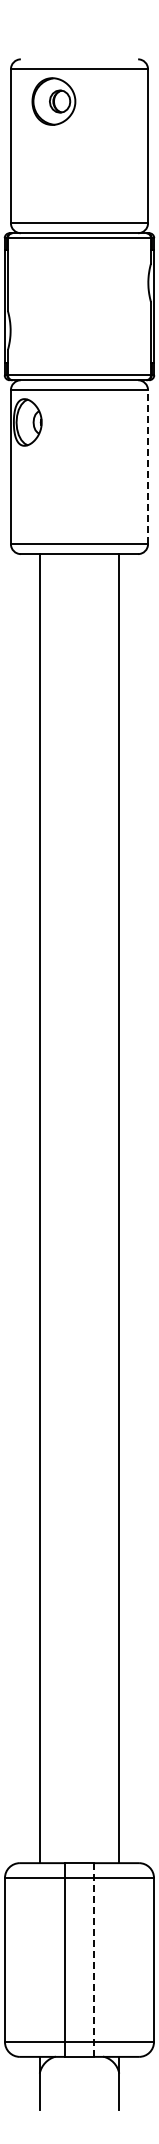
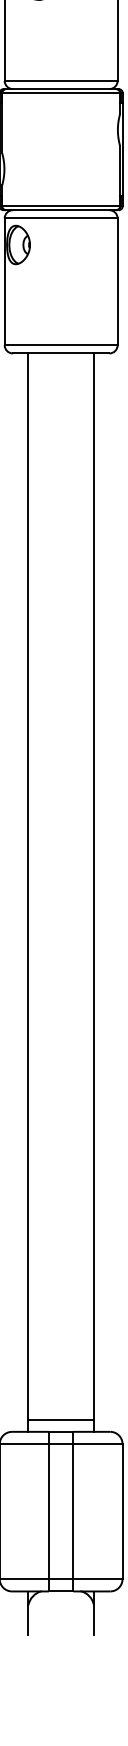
line: (148, 467) -> (118, 282), dashed -> solid
line: (79, 1848) -> (61, 1419), added
line: (94, 1960) -> (73, 1512), dashed -> solid

